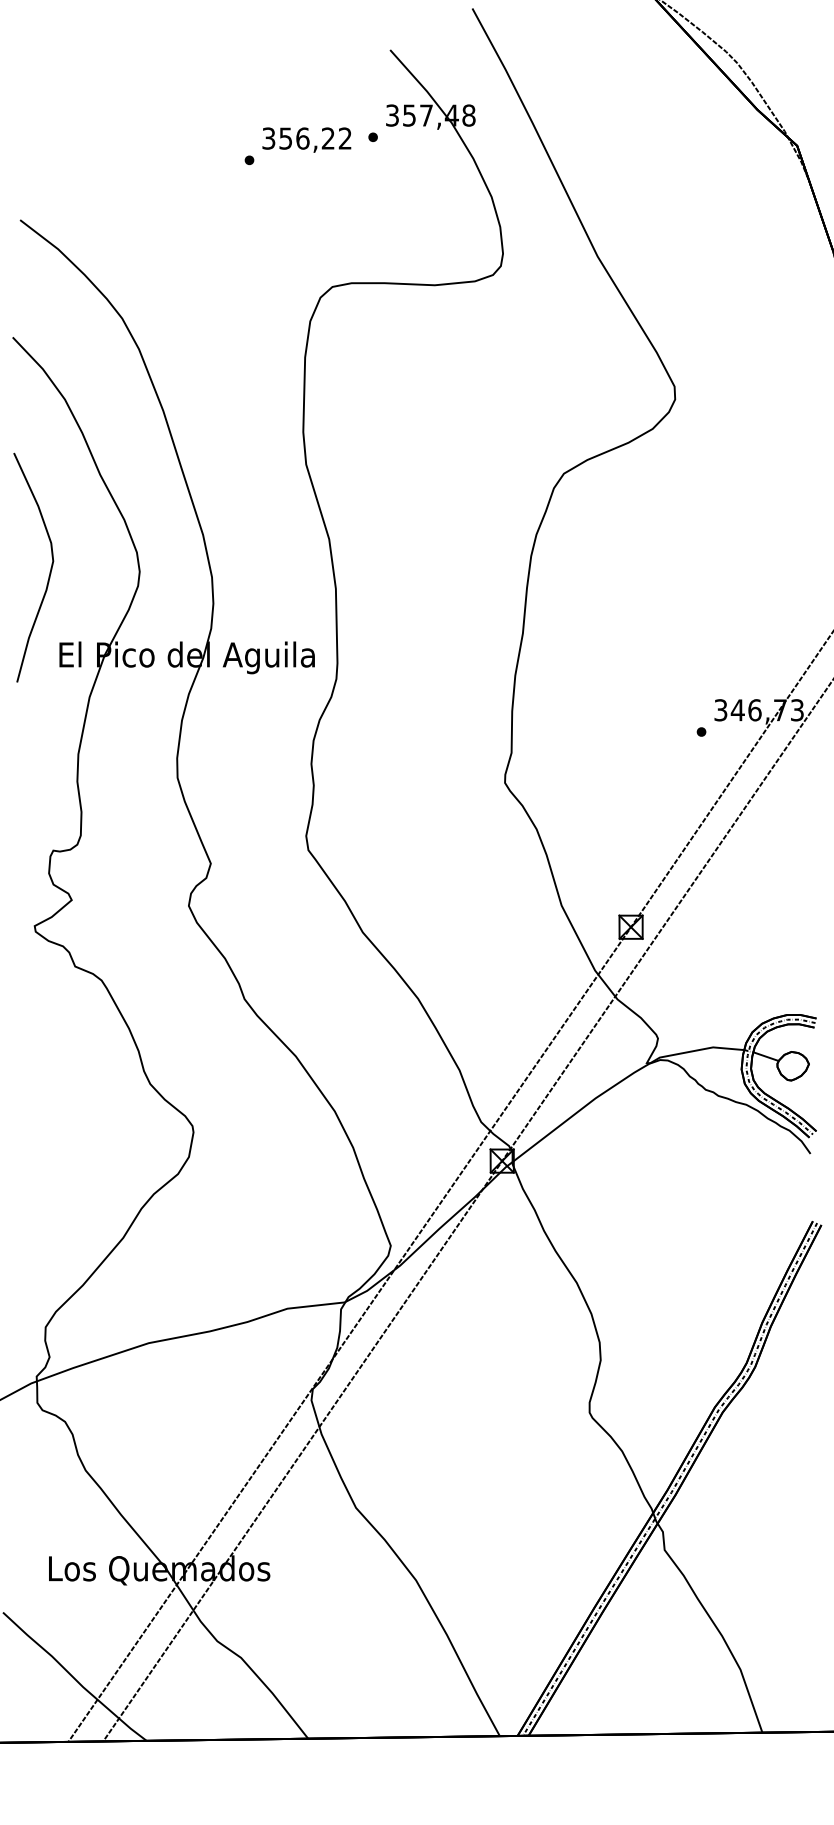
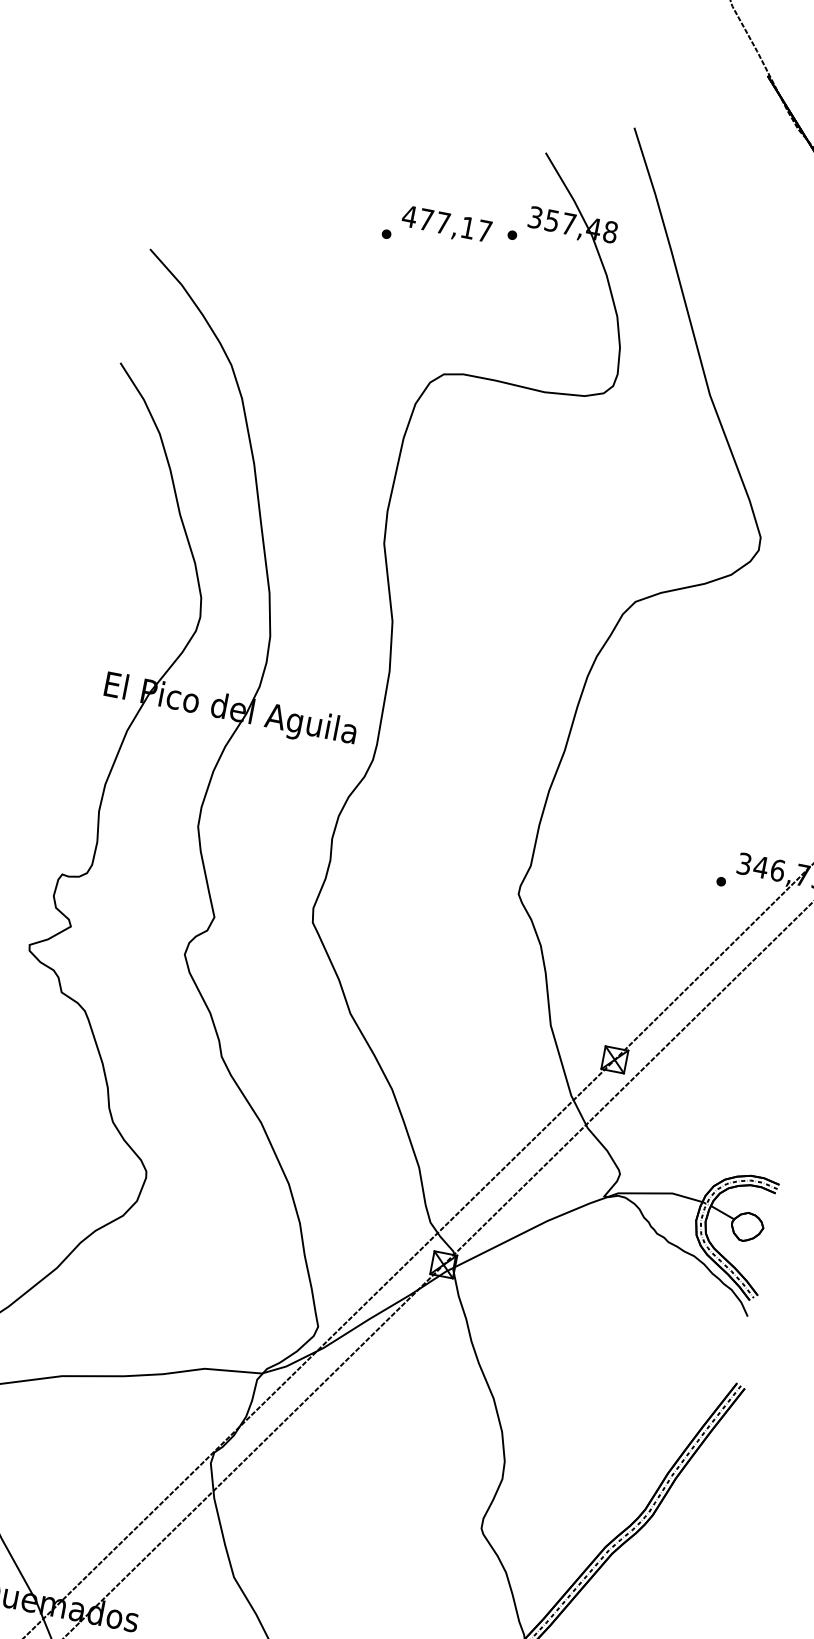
text: (306, 138) -> (446, 223), 356,22 -> 477,17
curve: (49, 572) -> (111, 600), removed

